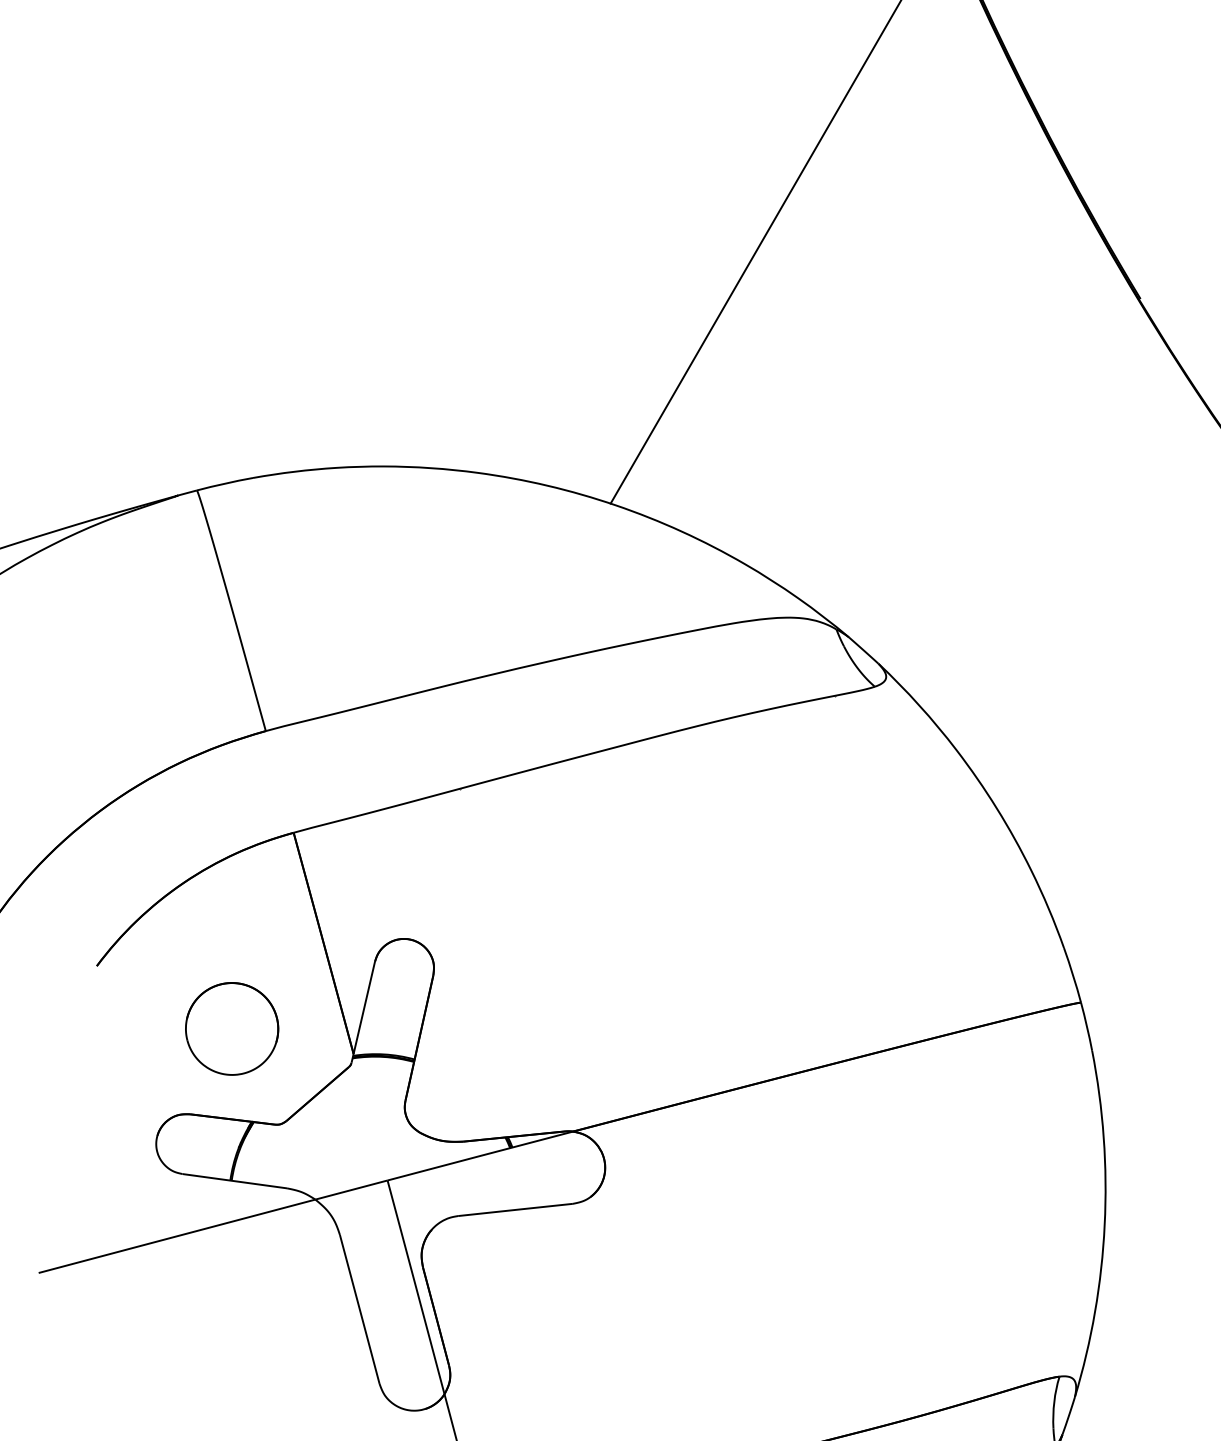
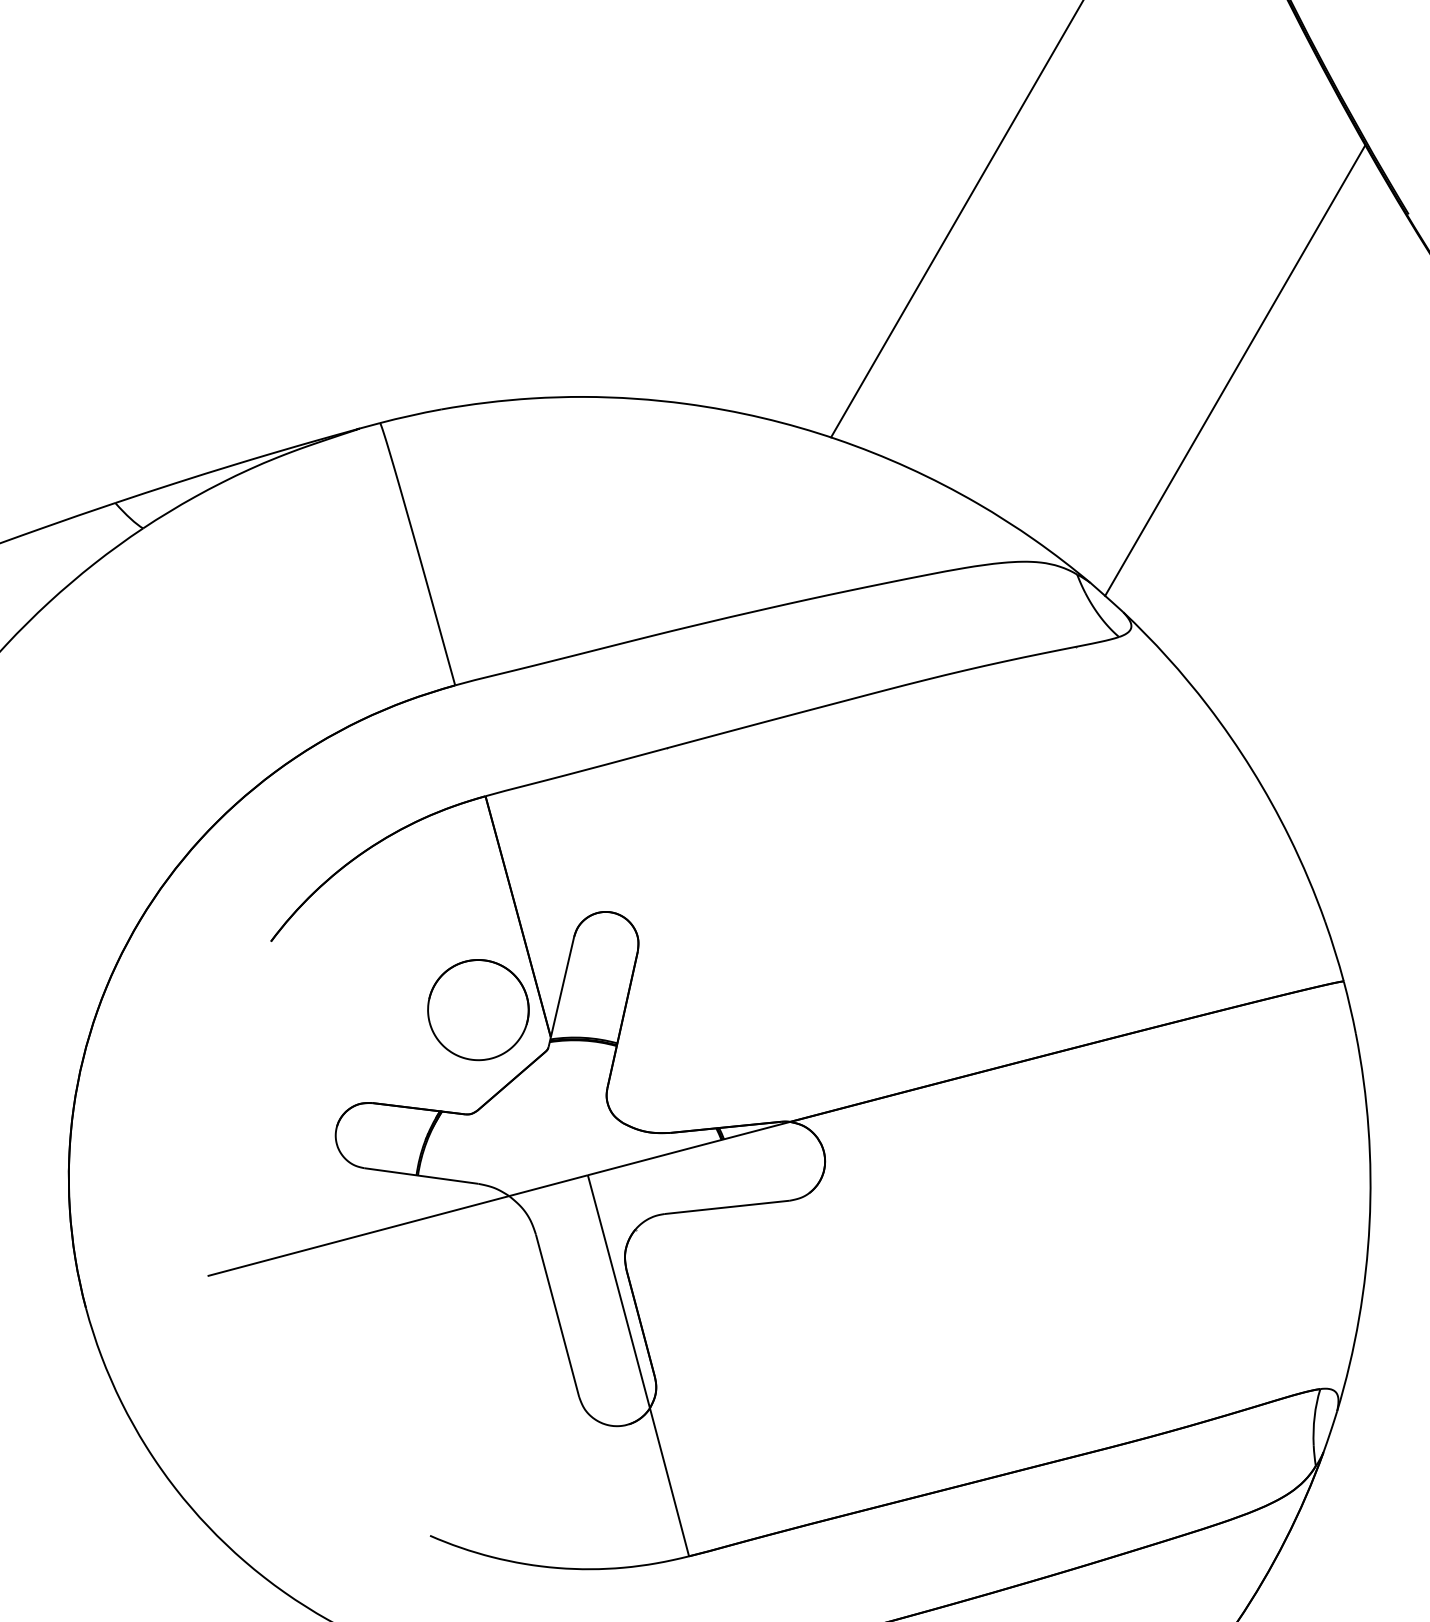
line: (981, 442) -> (1235, 370), added
part: (232, 1029) -> (478, 1010), moved

